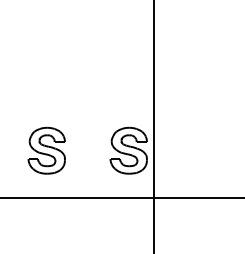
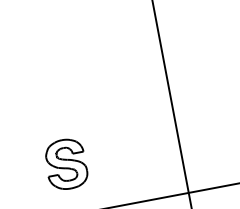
part: (128, 150) -> (152, 147), removed

